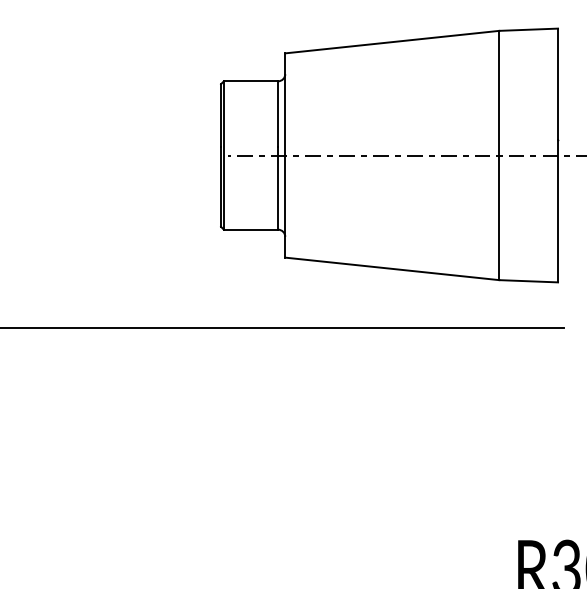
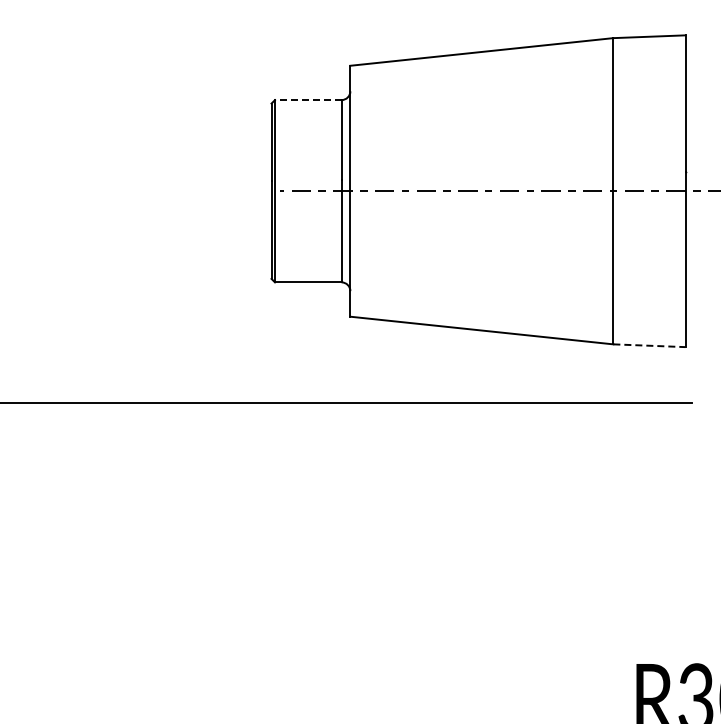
line: (250, 81) -> (307, 100), solid -> dashed
line: (528, 281) -> (649, 345), solid -> dashed

